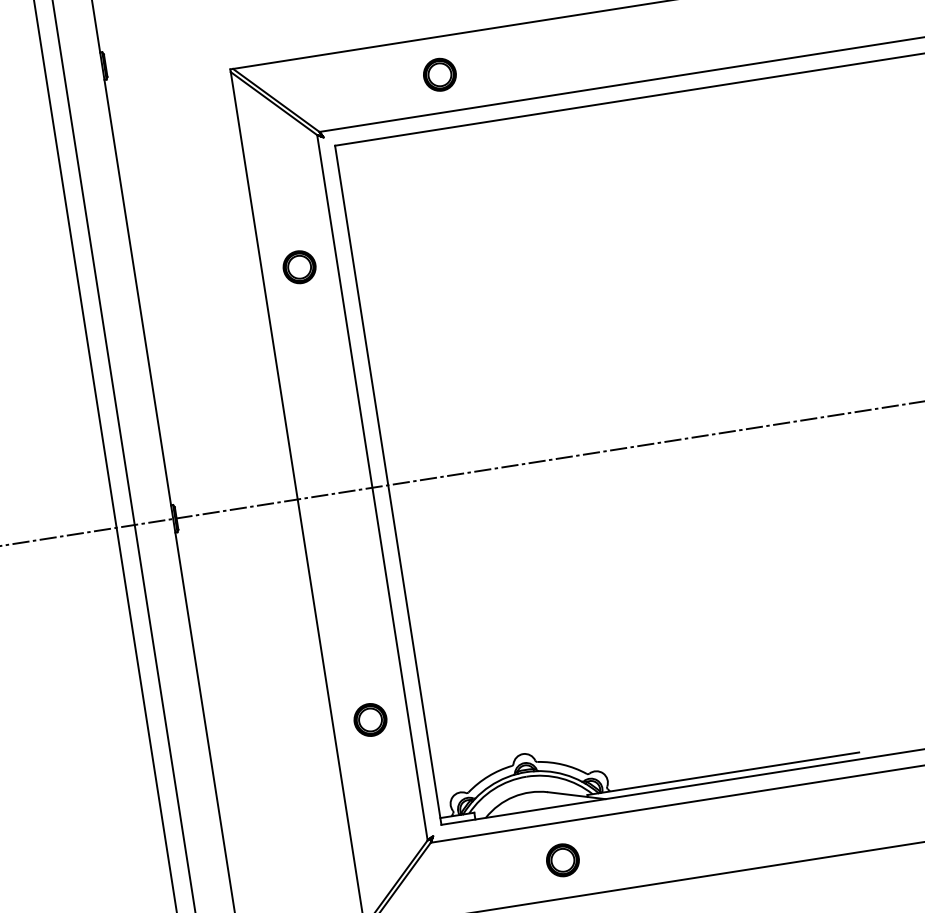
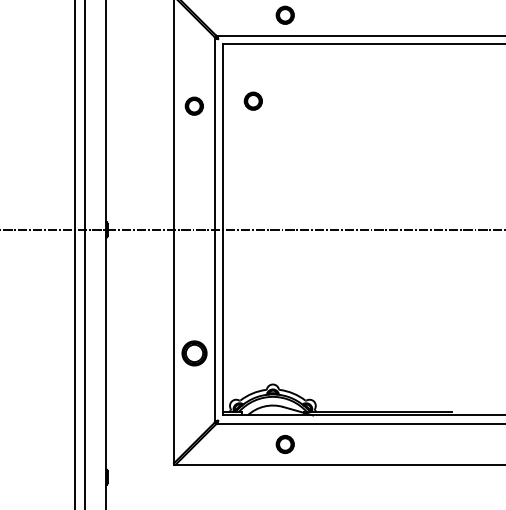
part: (404, 240) -> (252, 100), added
part: (368, 720) -> (193, 353), size x1.4

